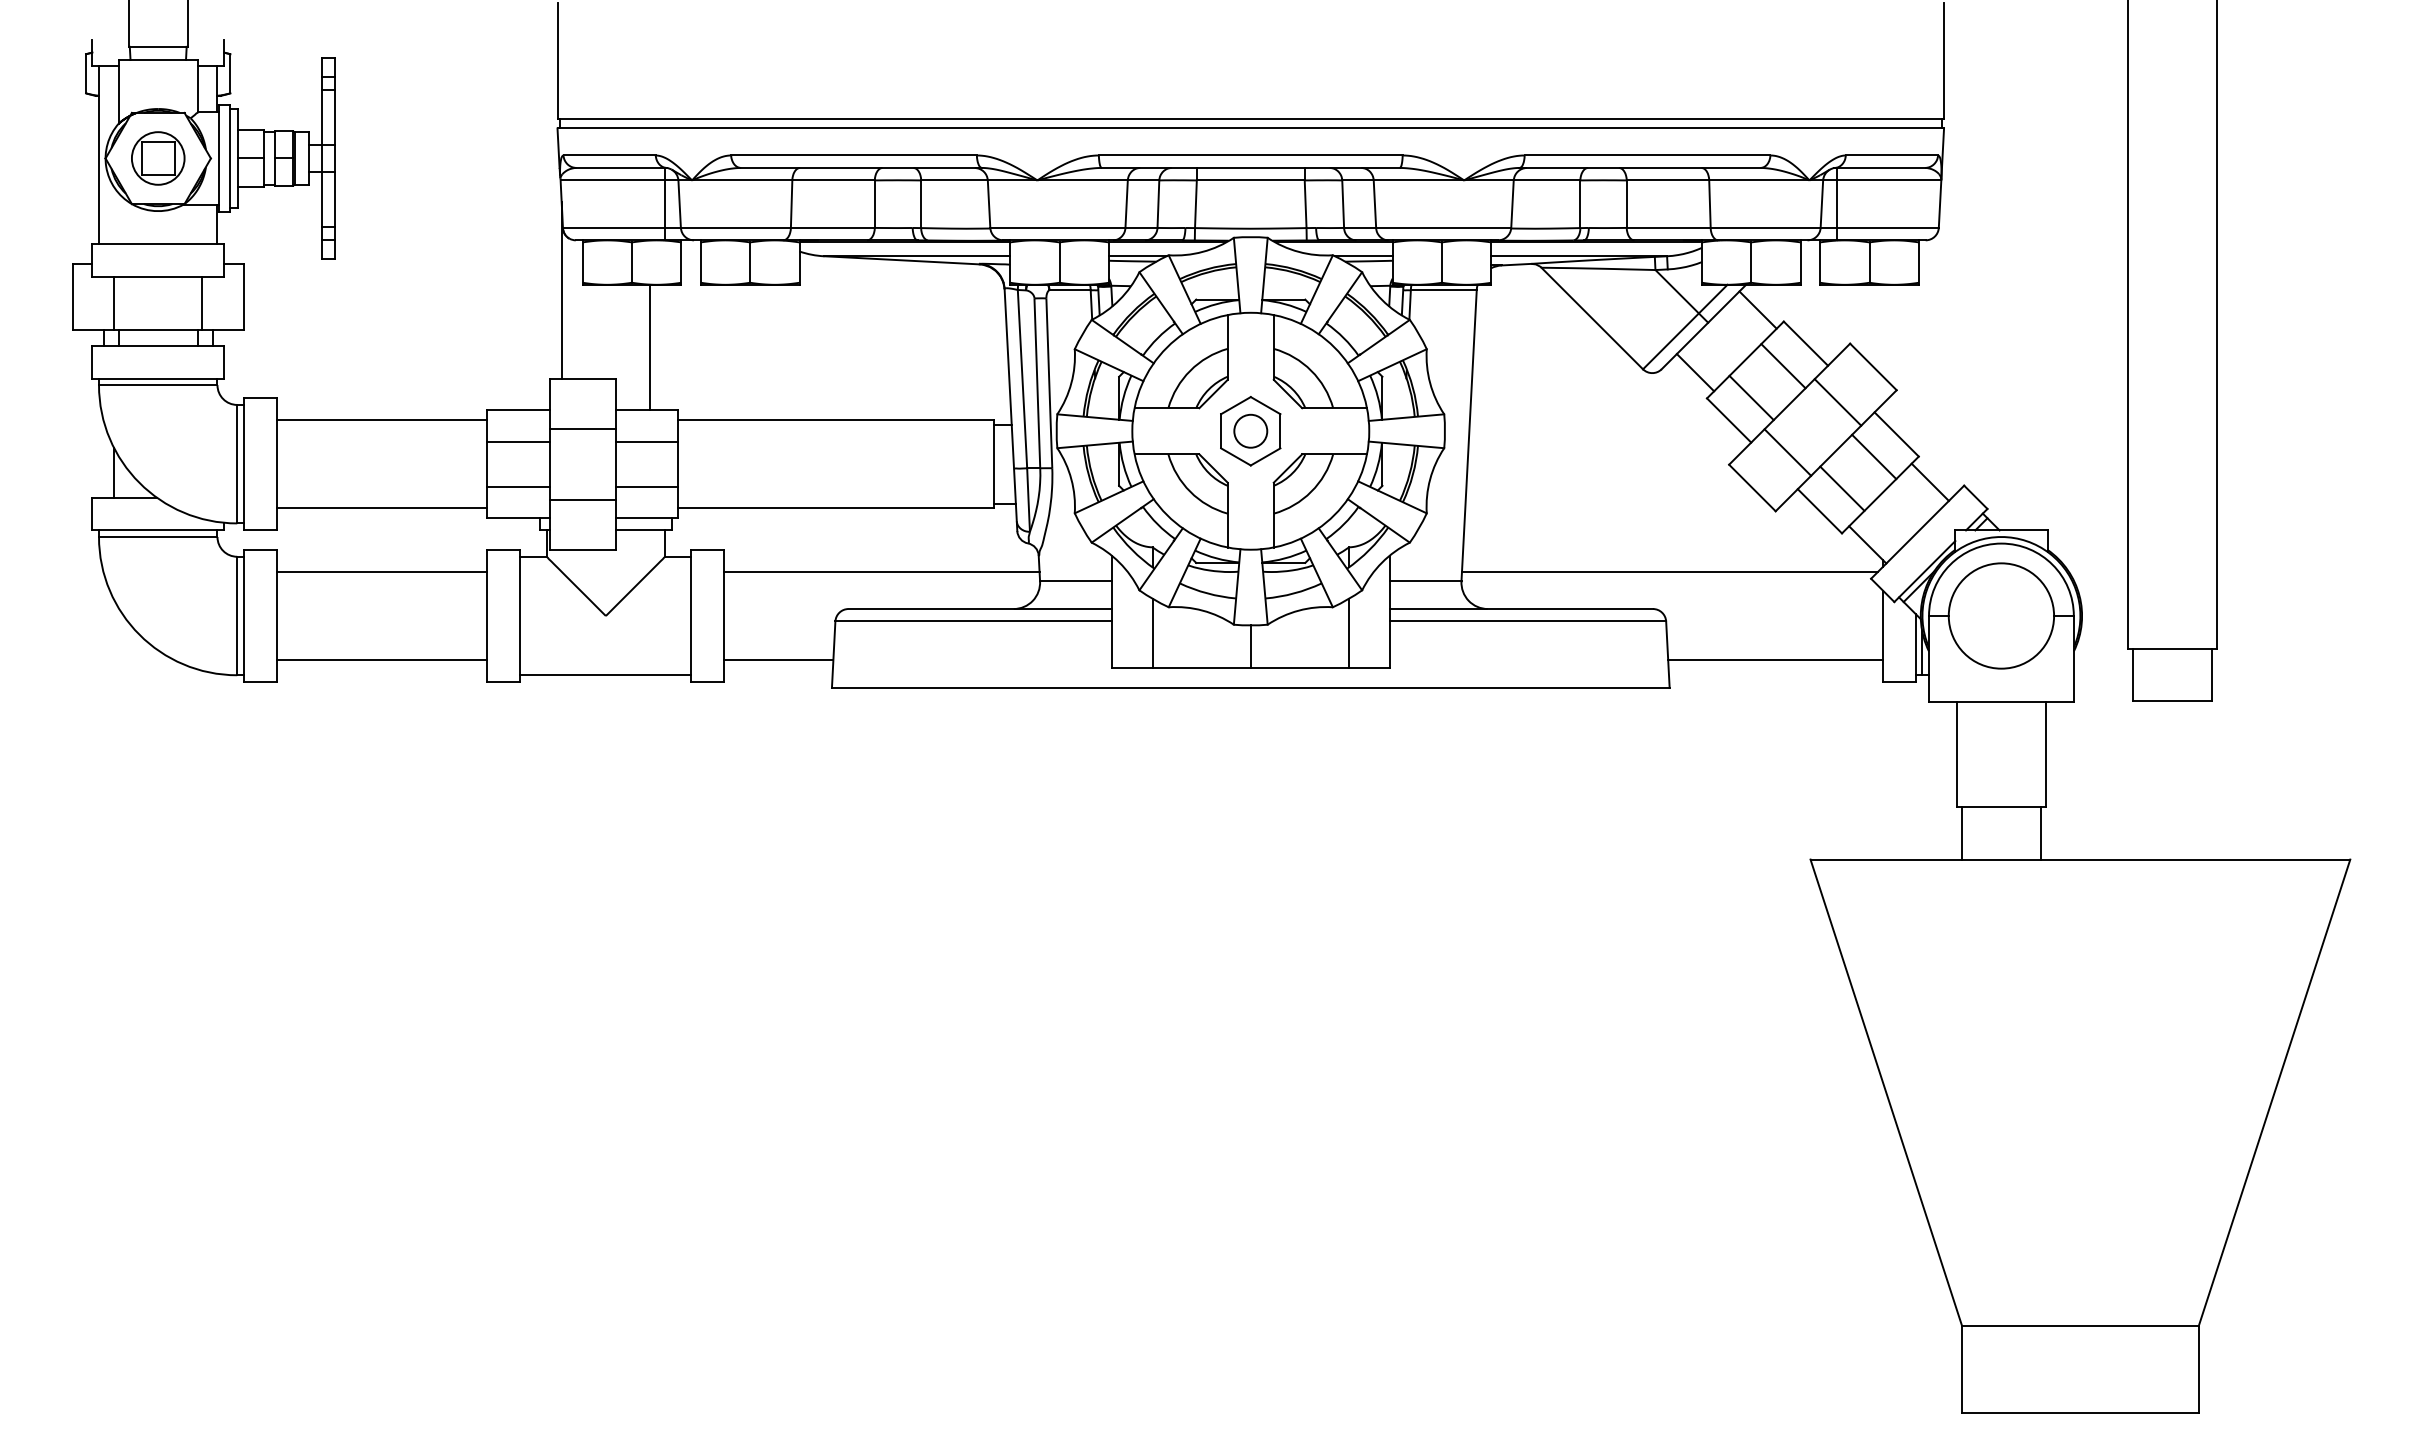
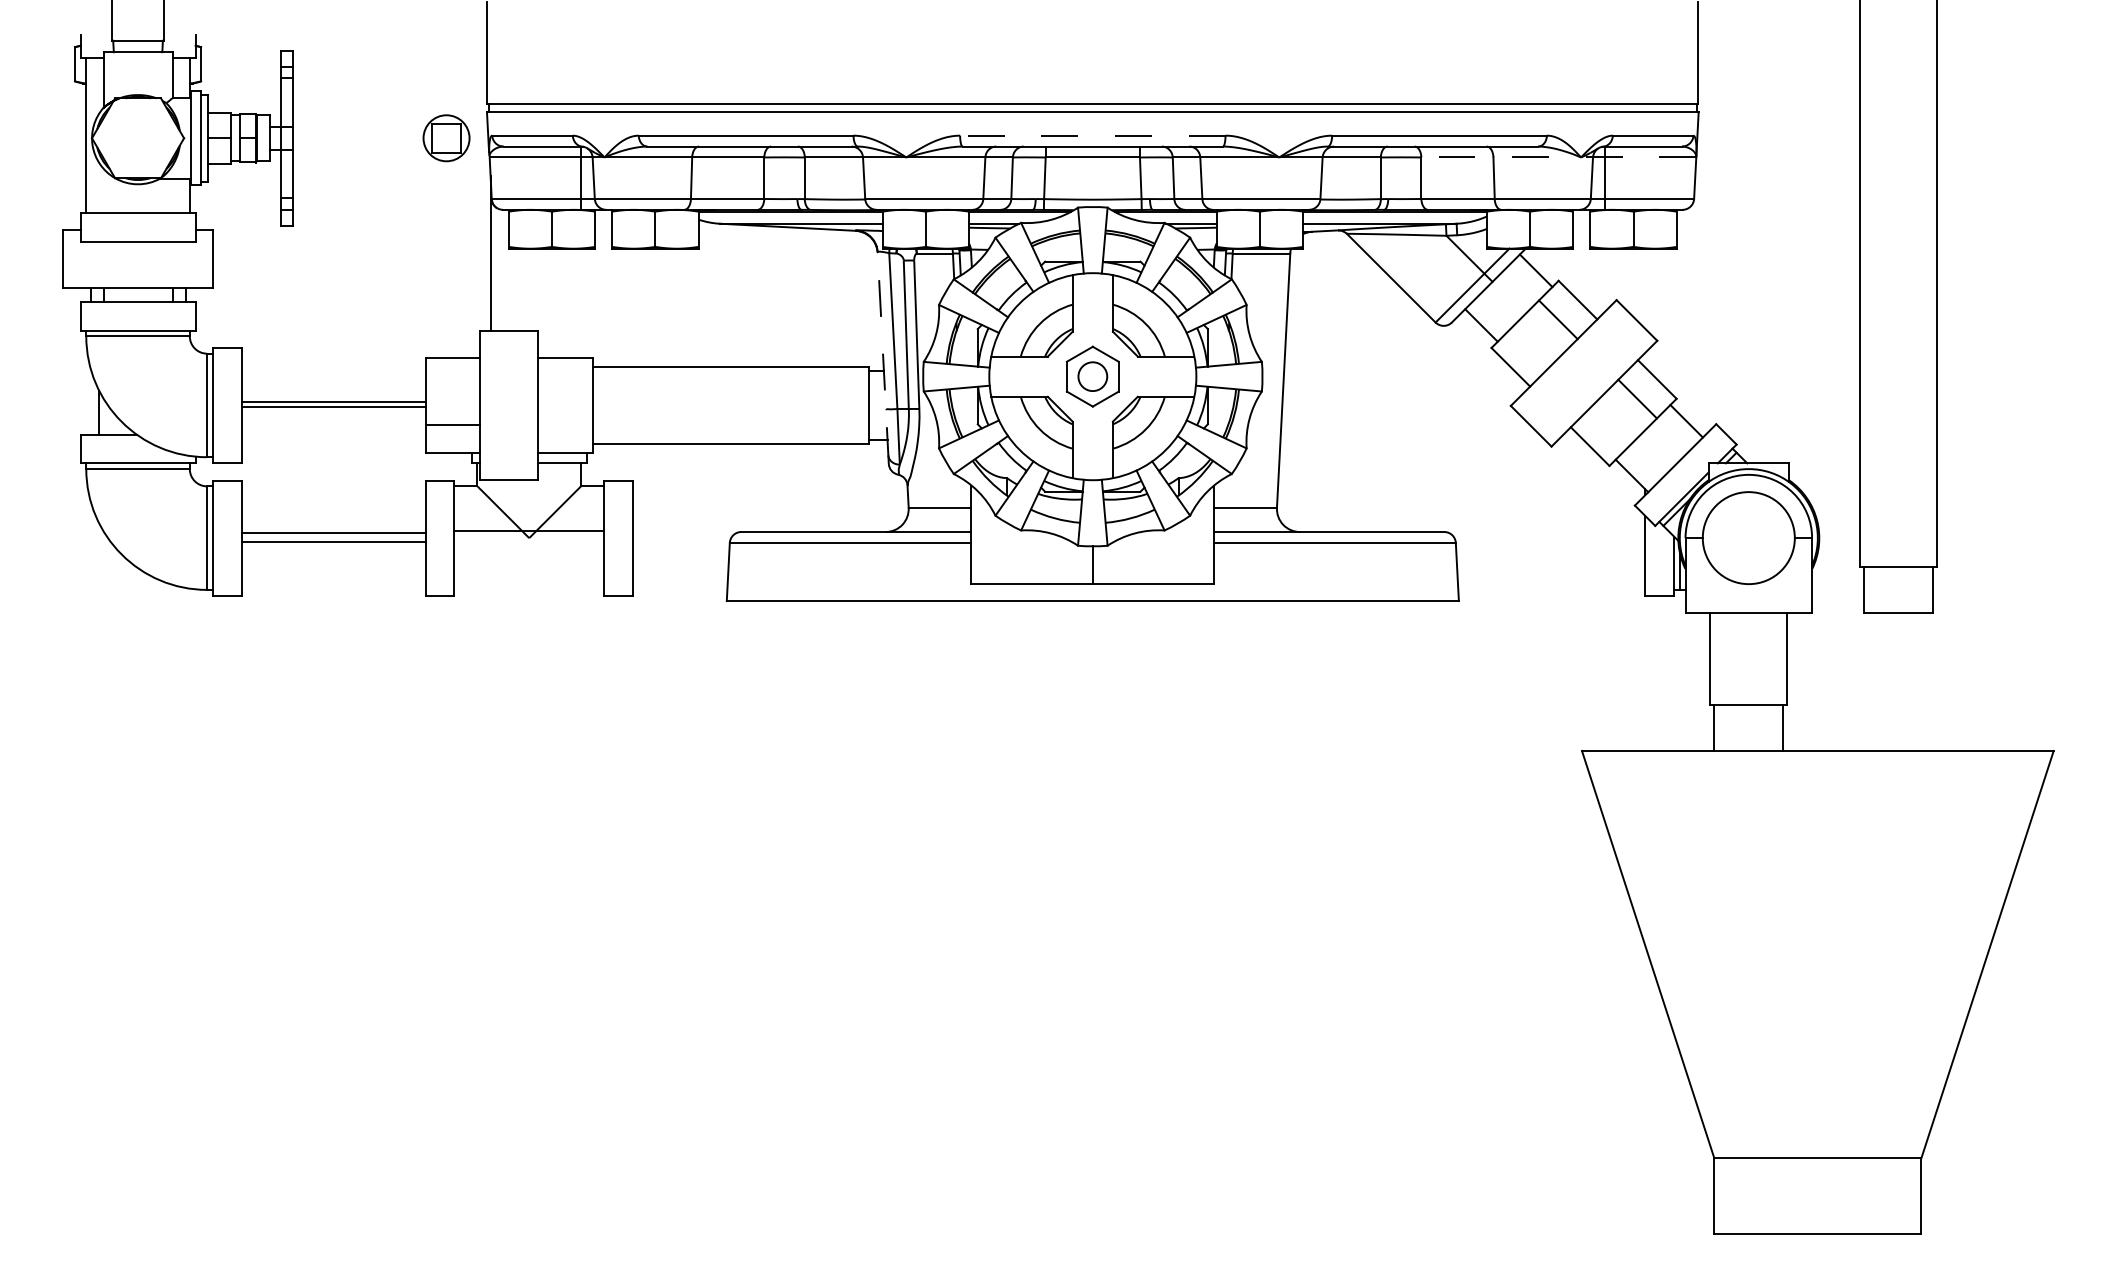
line: (1250, 155) -> (1092, 135), solid -> dashed
part: (158, 158) -> (446, 138), moved
line: (1783, 180) -> (1558, 157), solid -> dashed
line: (114, 303) -> (99, 265), removed
line: (202, 303) -> (176, 265), removed
line: (650, 346) -> (568, 302), removed
line: (1751, 397) -> (1530, 347), removed
line: (1837, 402) -> (1605, 351), removed
line: (1010, 409) -> (882, 357), solid -> dashed
line: (381, 419) -> (333, 406), moved
line: (582, 428) -> (508, 374), removed
line: (518, 441) -> (452, 385), removed
line: (646, 441) -> (564, 385), removed
line: (1787, 452) -> (1561, 395), removed
line: (646, 486) -> (564, 424), removed
line: (1842, 488) -> (1609, 426), removed
line: (582, 499) -> (508, 436), removed
line: (381, 508) -> (333, 402), moved
line: (381, 571) -> (333, 542), moved
line: (881, 571) -> (770, 499), removed
line: (1670, 571) -> (1459, 499), removed
line: (1152, 633) -> (1006, 553), removed
line: (1349, 633) -> (1179, 553), removed
line: (381, 660) -> (333, 533), moved
line: (778, 660) -> (680, 577), removed
line: (1775, 660) -> (1551, 577), removed
line: (605, 675) -> (528, 531), moved

